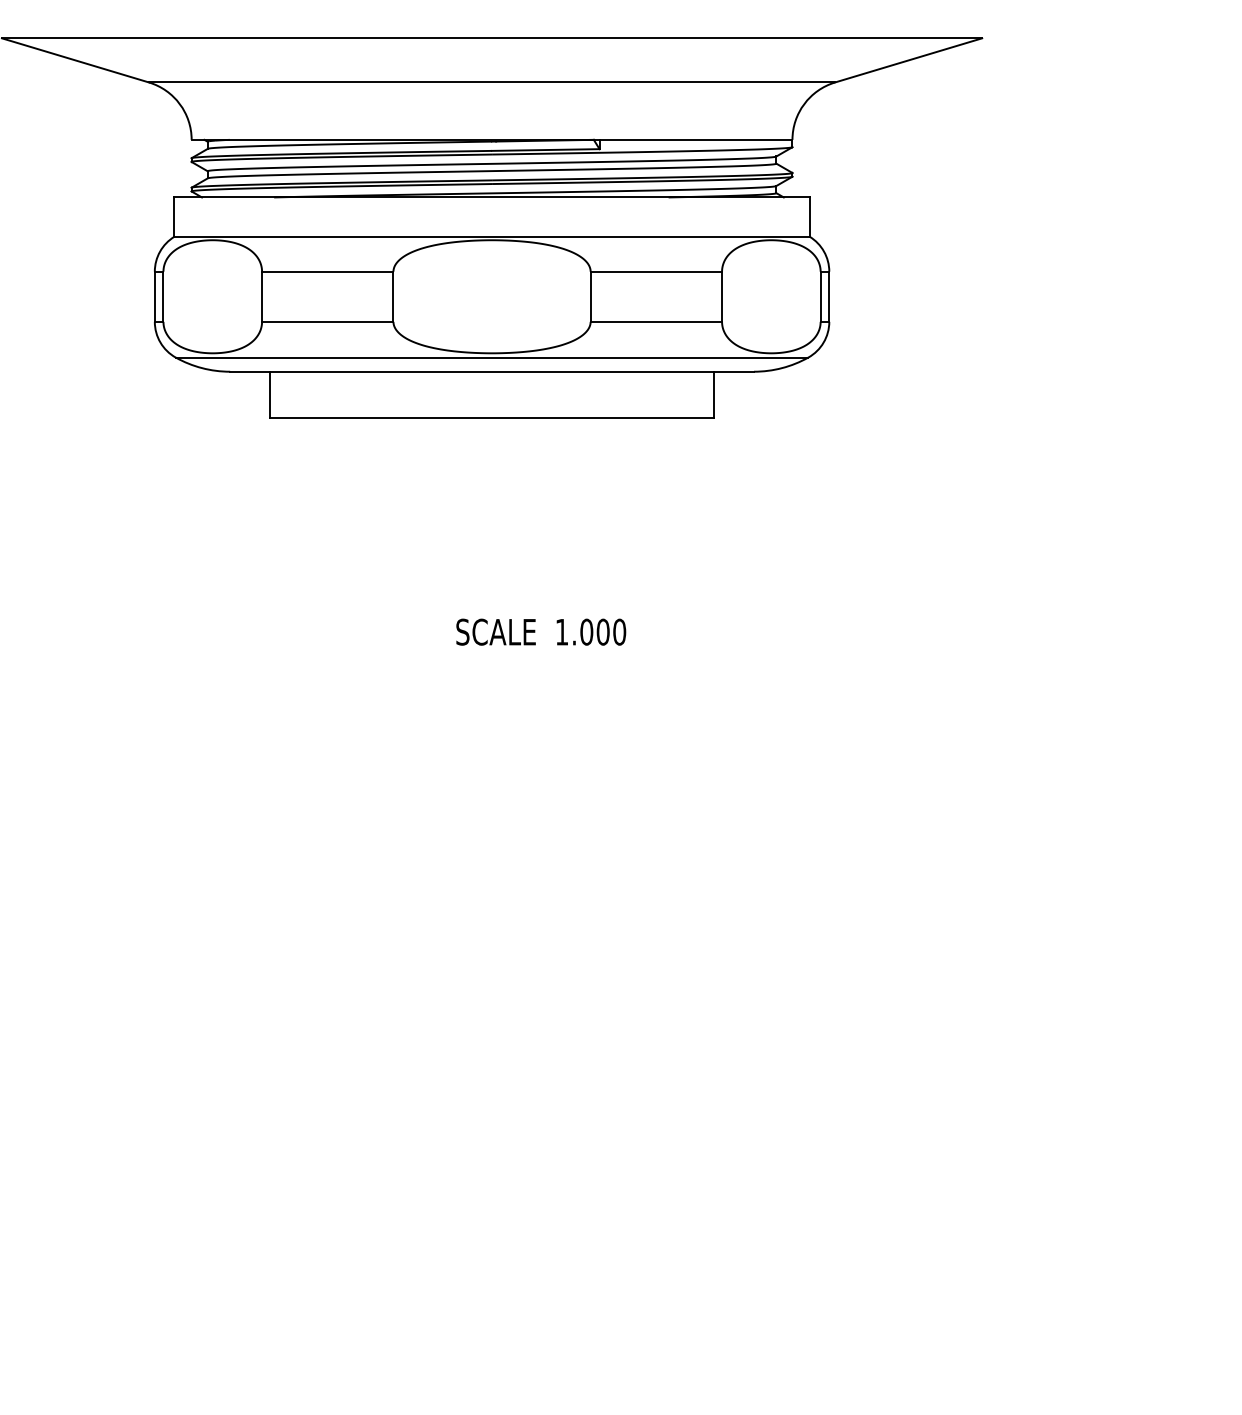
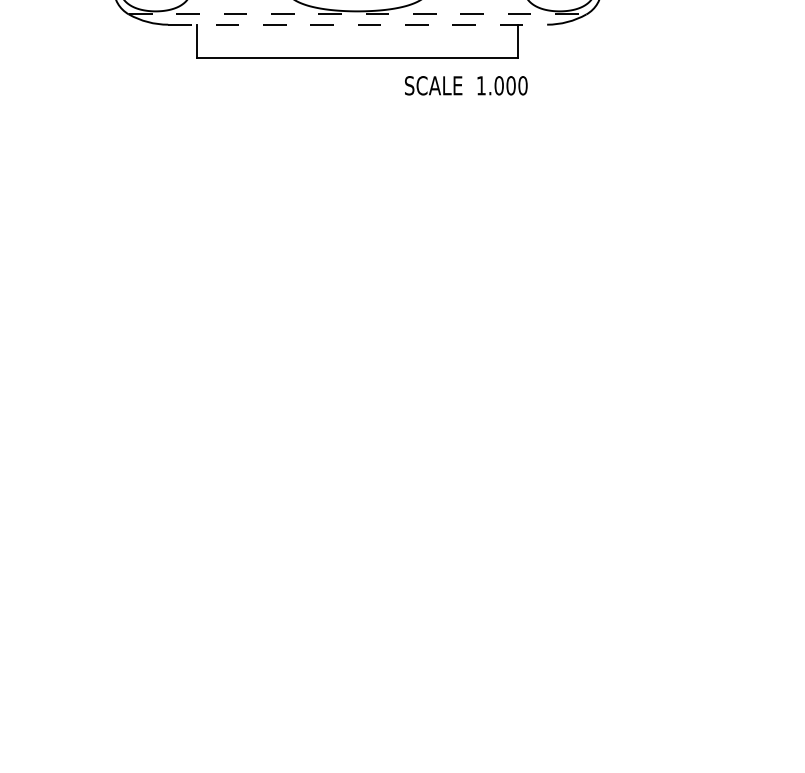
line: (492, 357) -> (358, 14), solid -> dashed
line: (492, 371) -> (358, 24), solid -> dashed
text: (541, 631) -> (466, 85), moved

